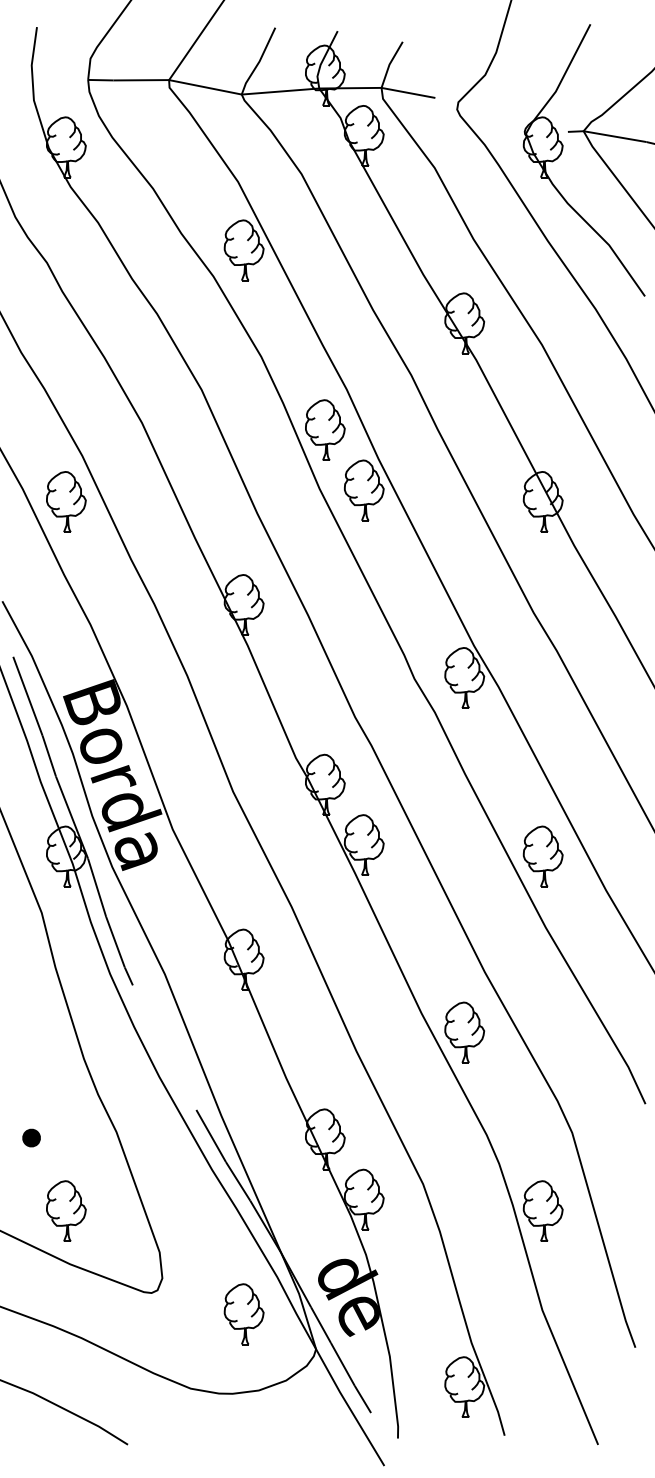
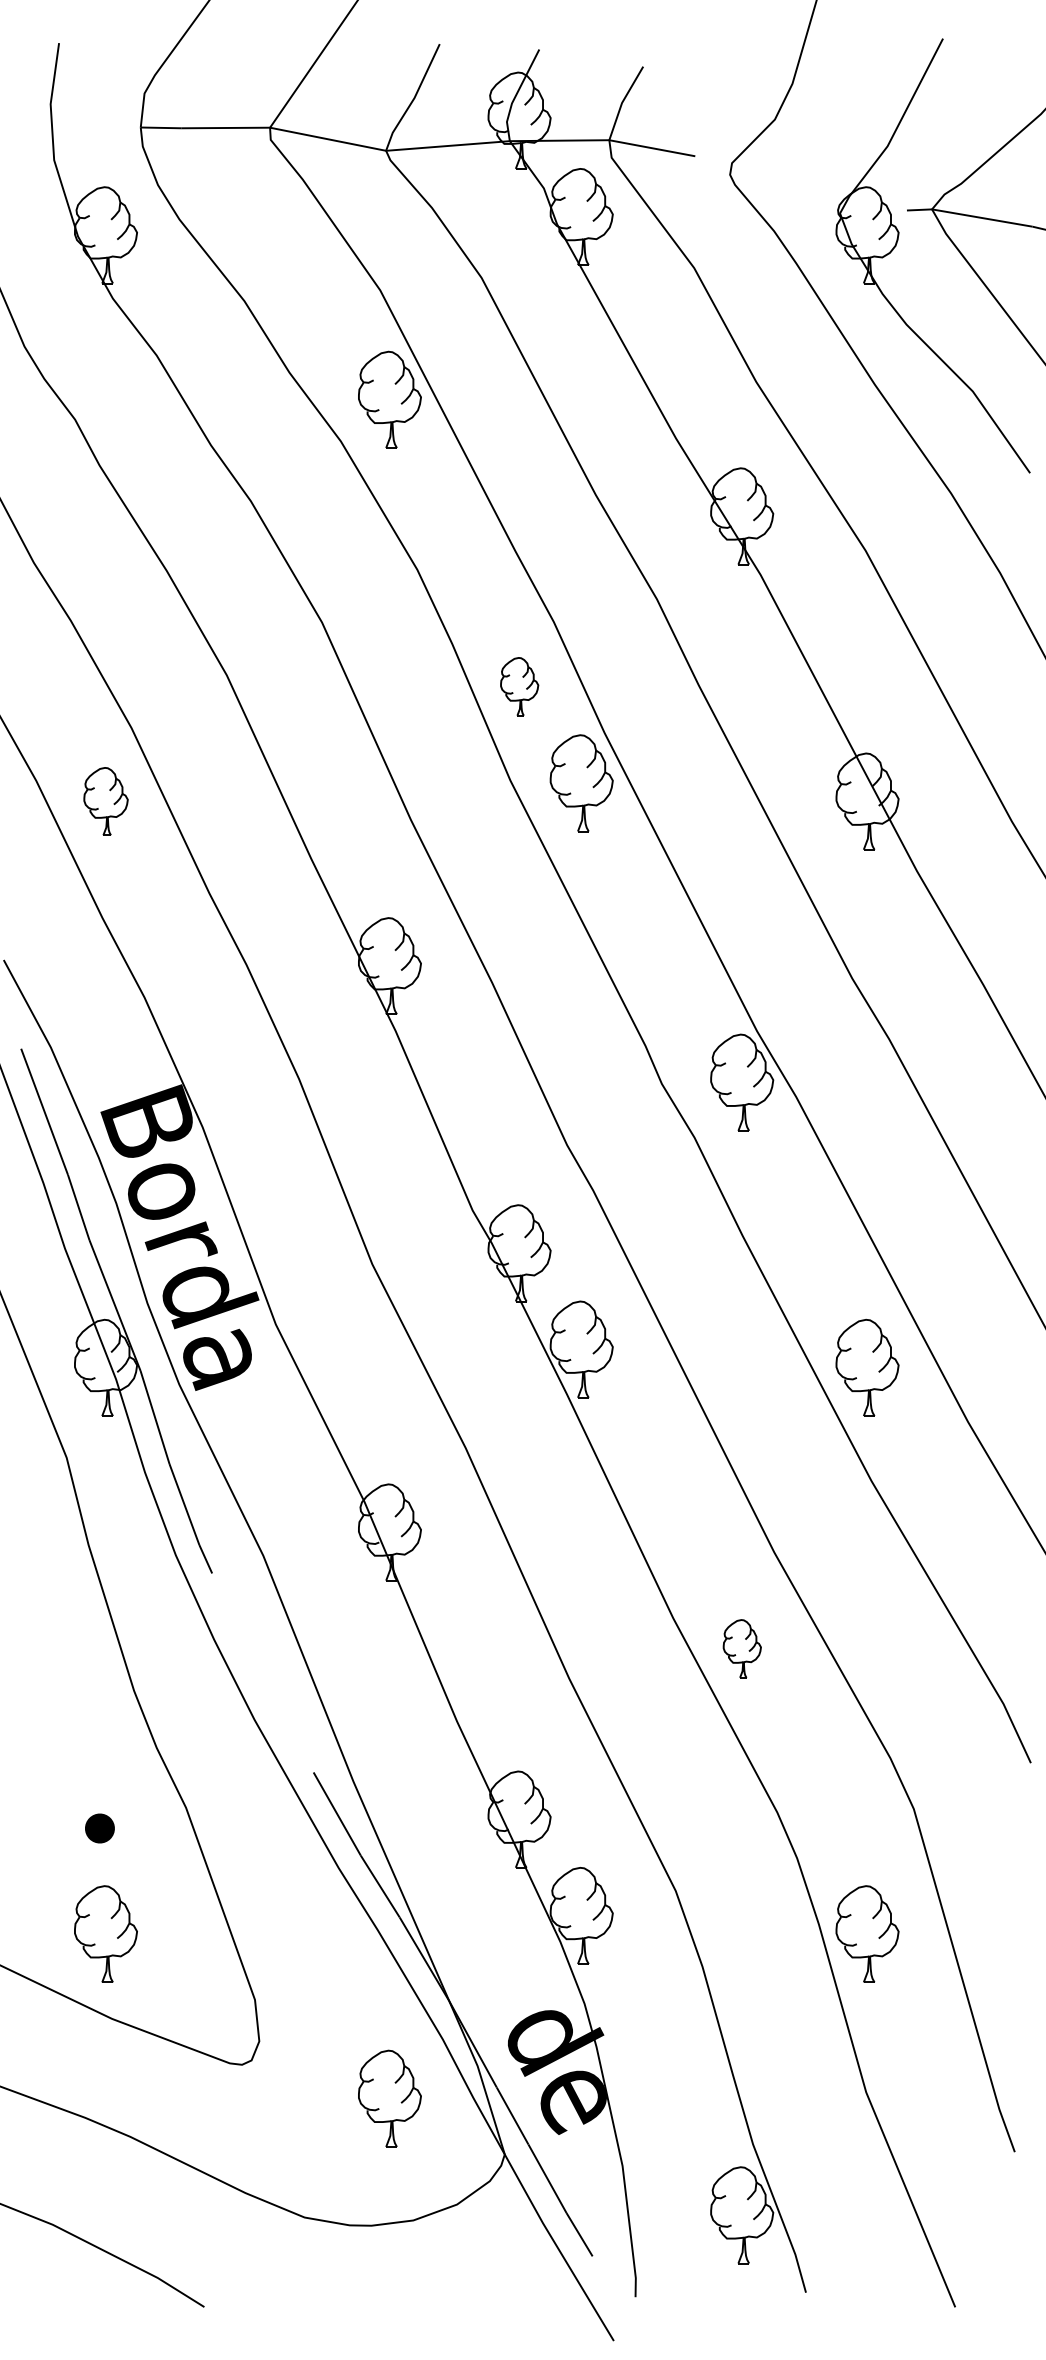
part: (325, 429) -> (519, 685), size x0.6
part: (66, 501) -> (106, 800), size x0.7
part: (464, 1032) -> (741, 1648), size x0.6
part: (31, 1137) -> (99, 1827), moved

